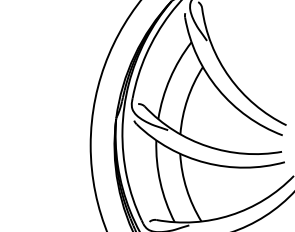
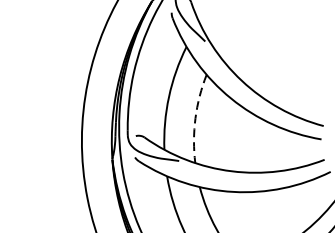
arc: (187, 99) -> (195, 118), solid -> dashed

